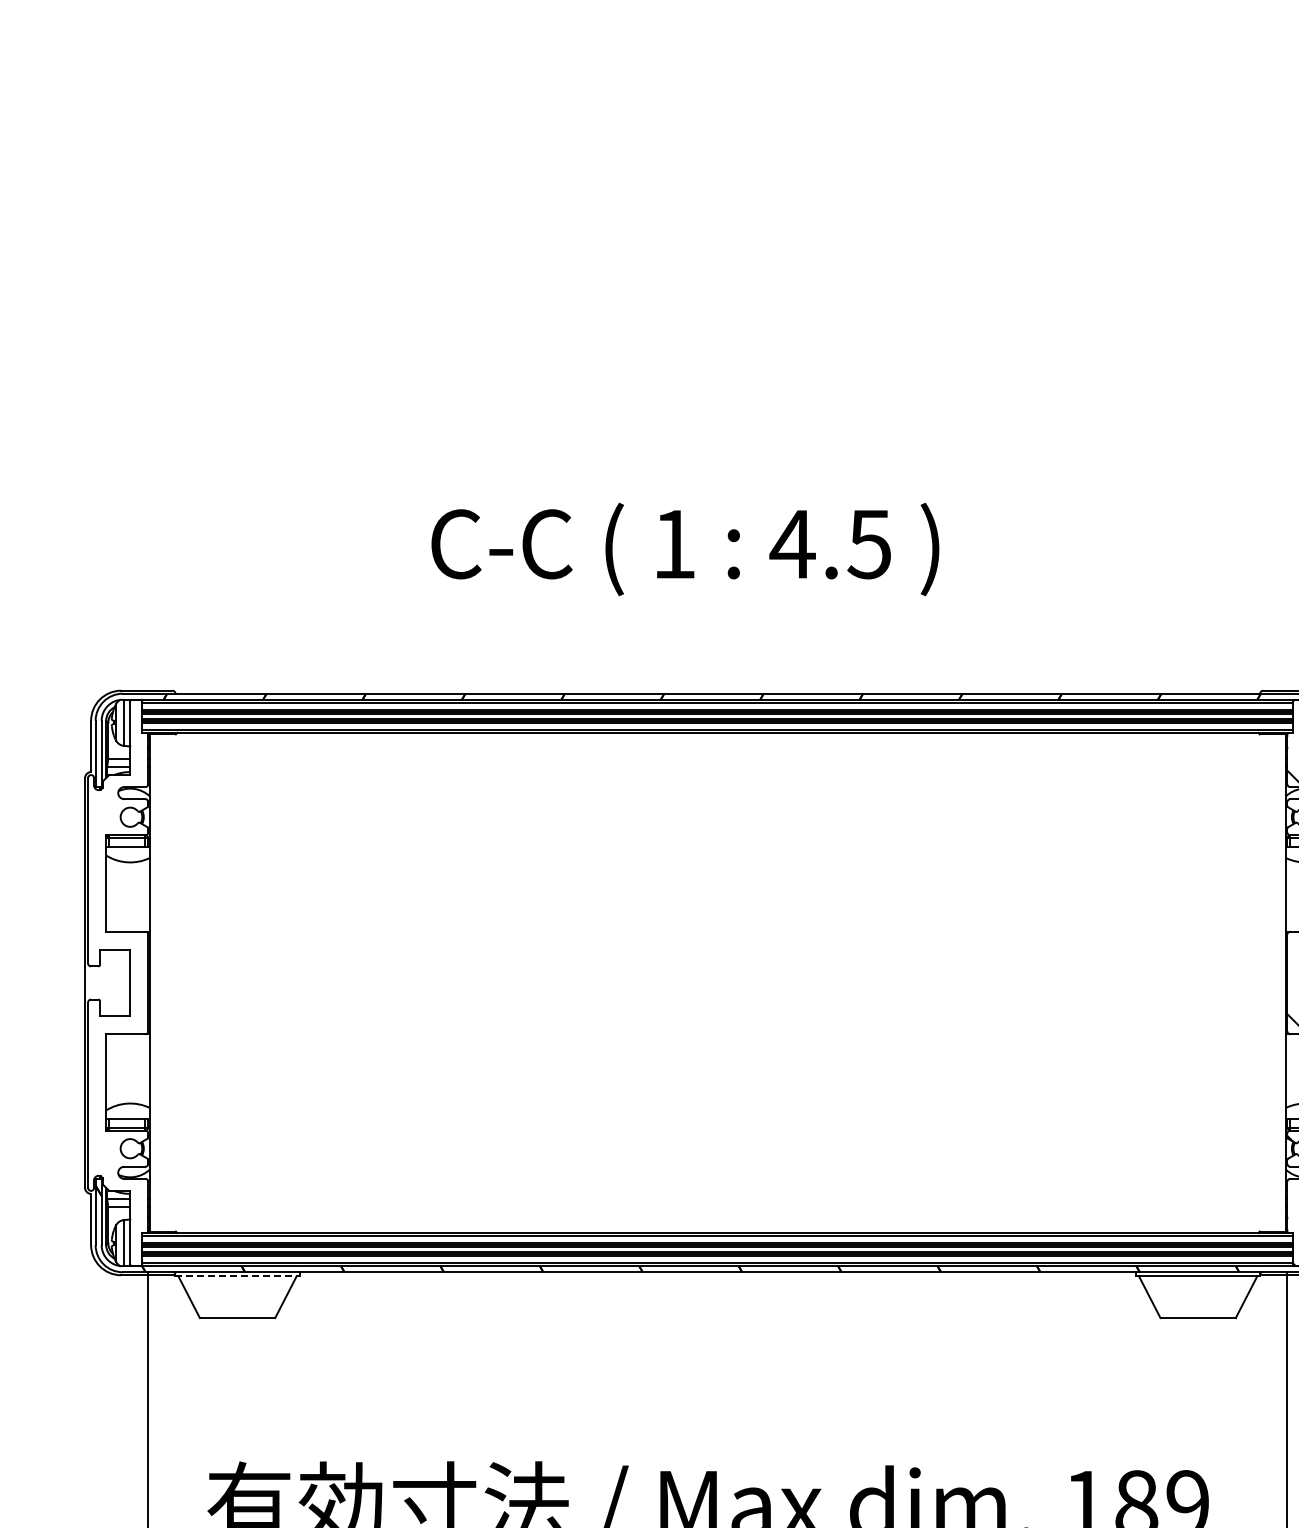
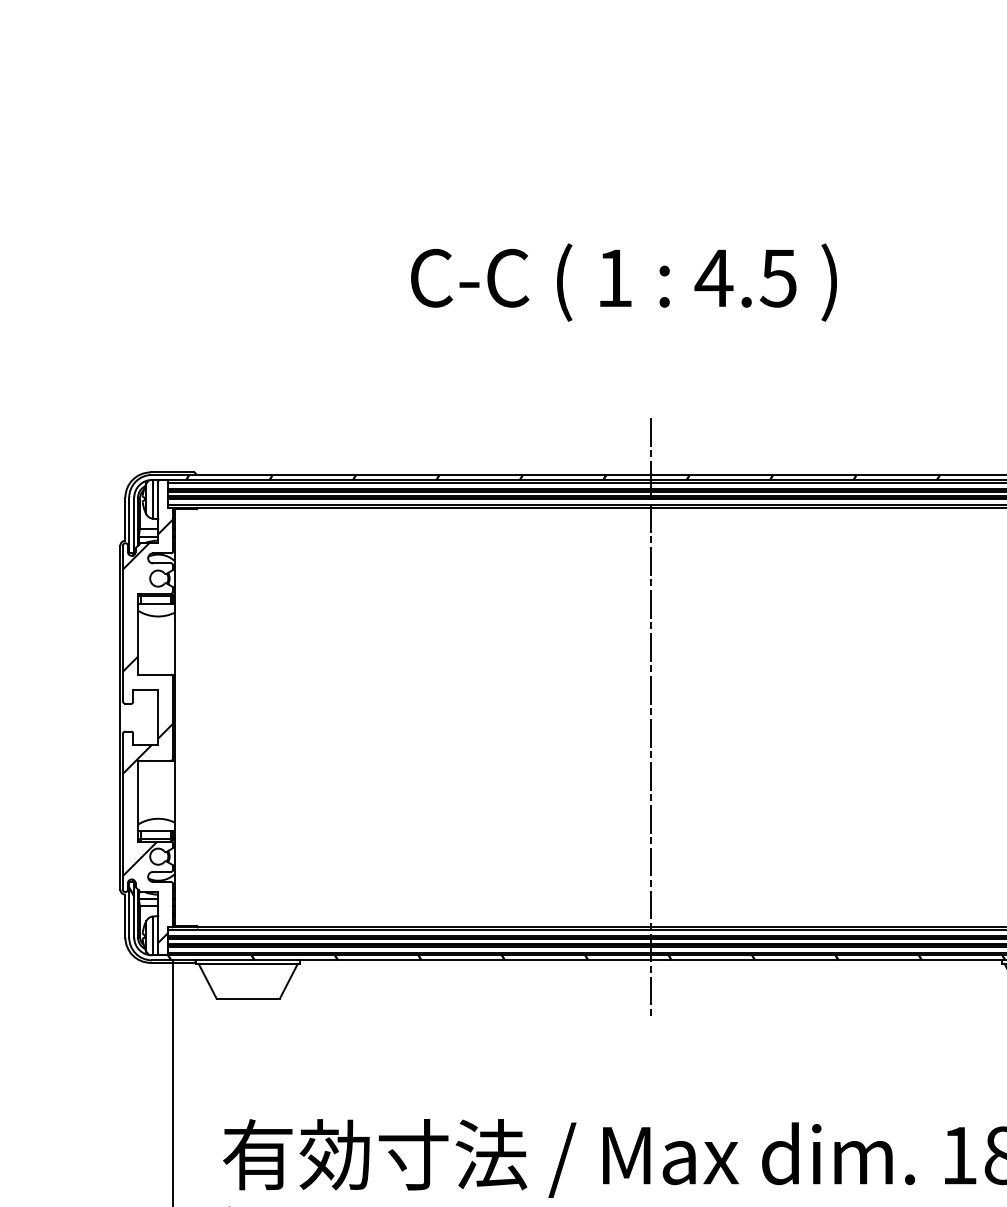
text: (685, 549) -> (624, 282), moved
line: (717, 982) -> (650, 717), added
hatch: (118, 998) -> (148, 730), added
line: (238, 1276) -> (249, 963), dashed -> solid

